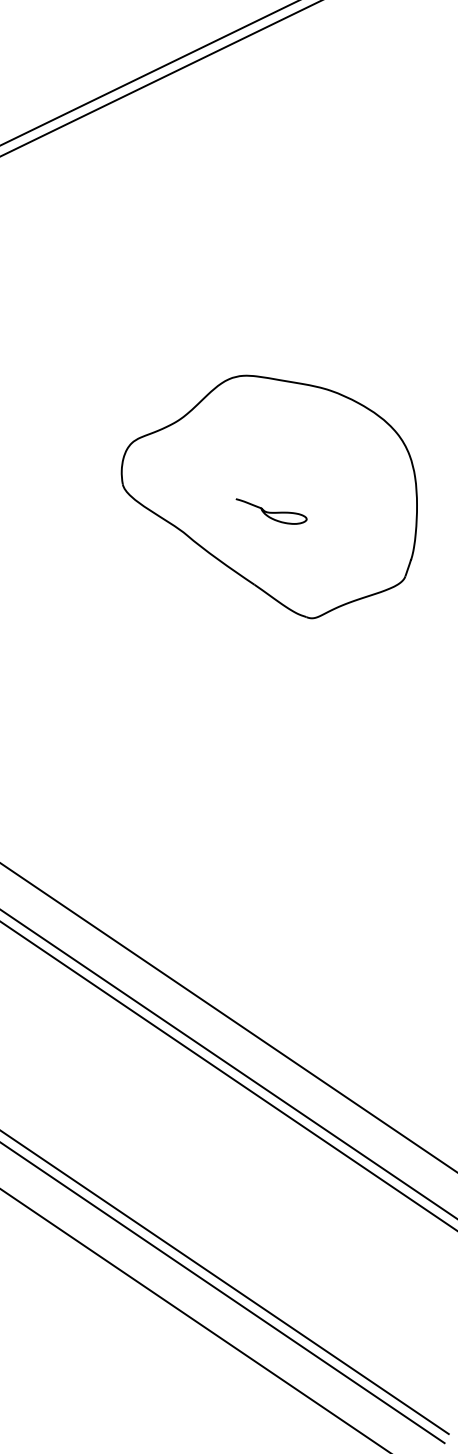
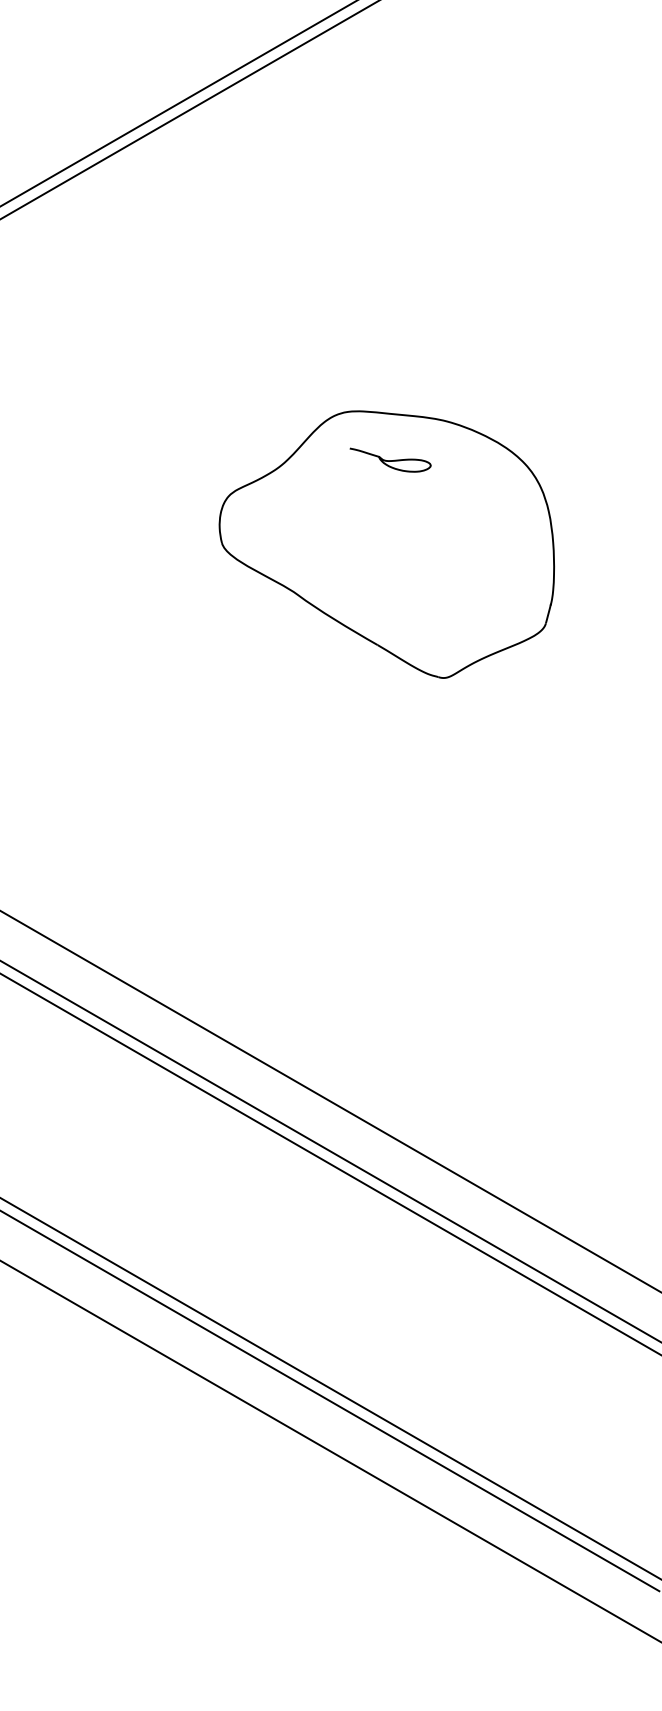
part: (271, 511) -> (390, 459), moved

